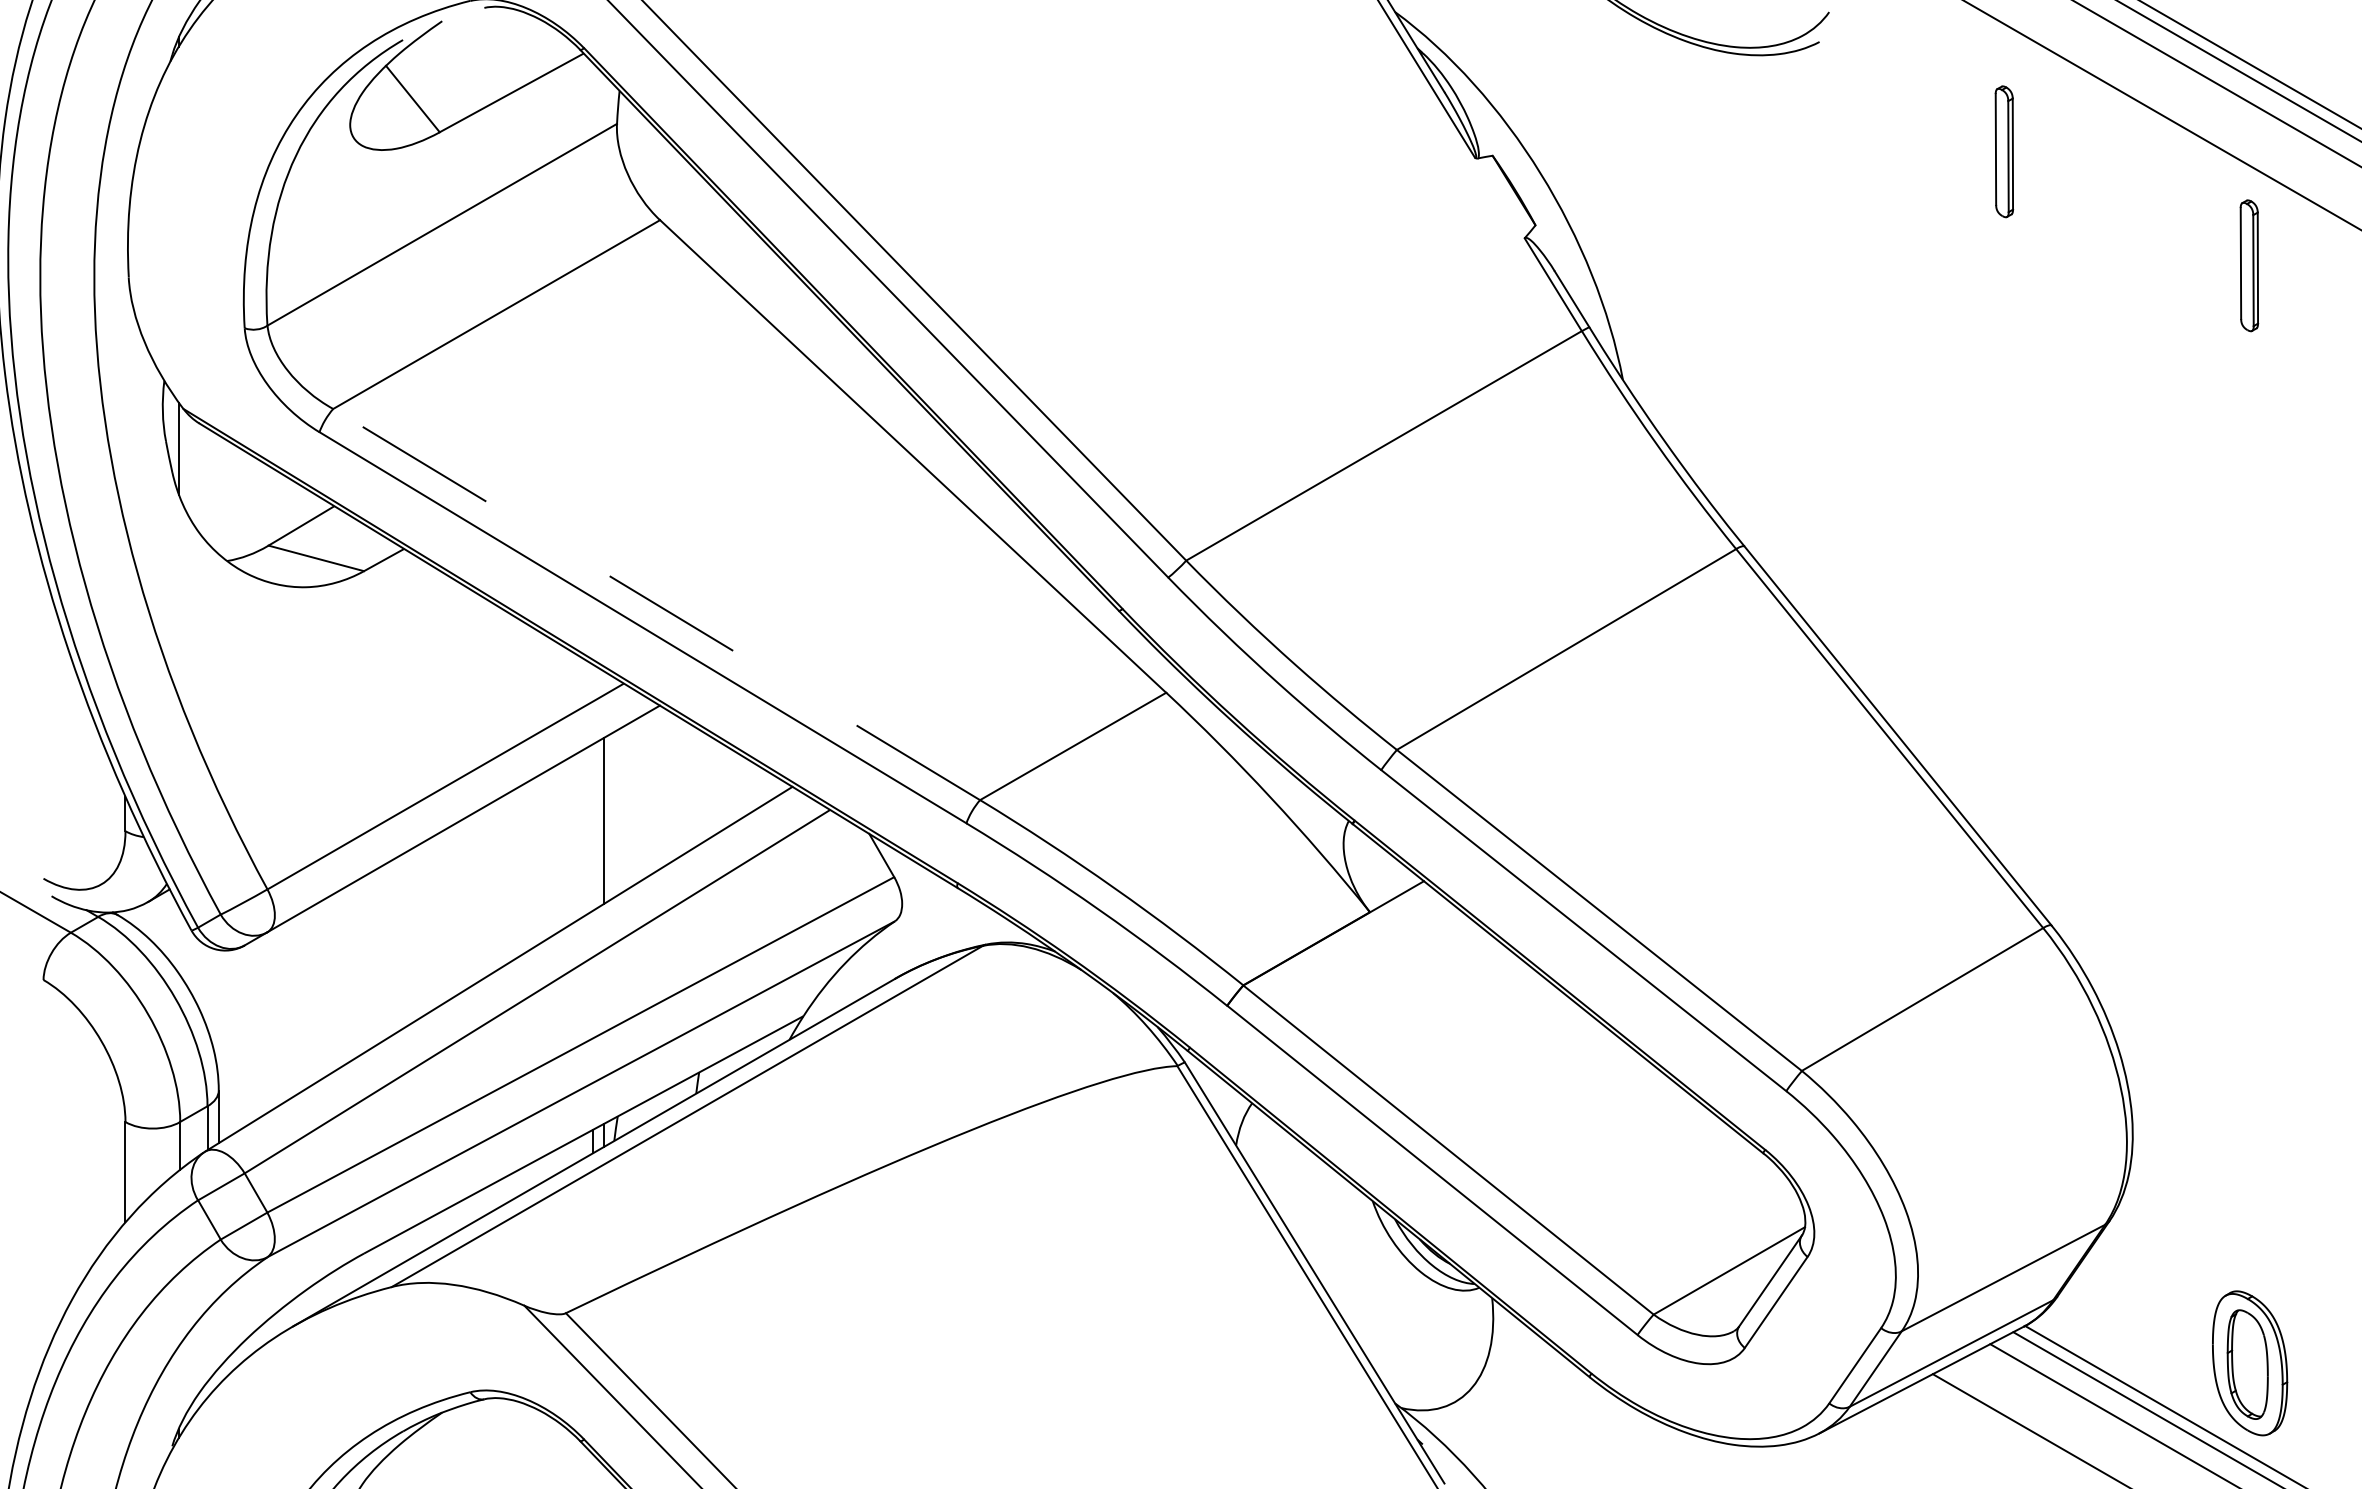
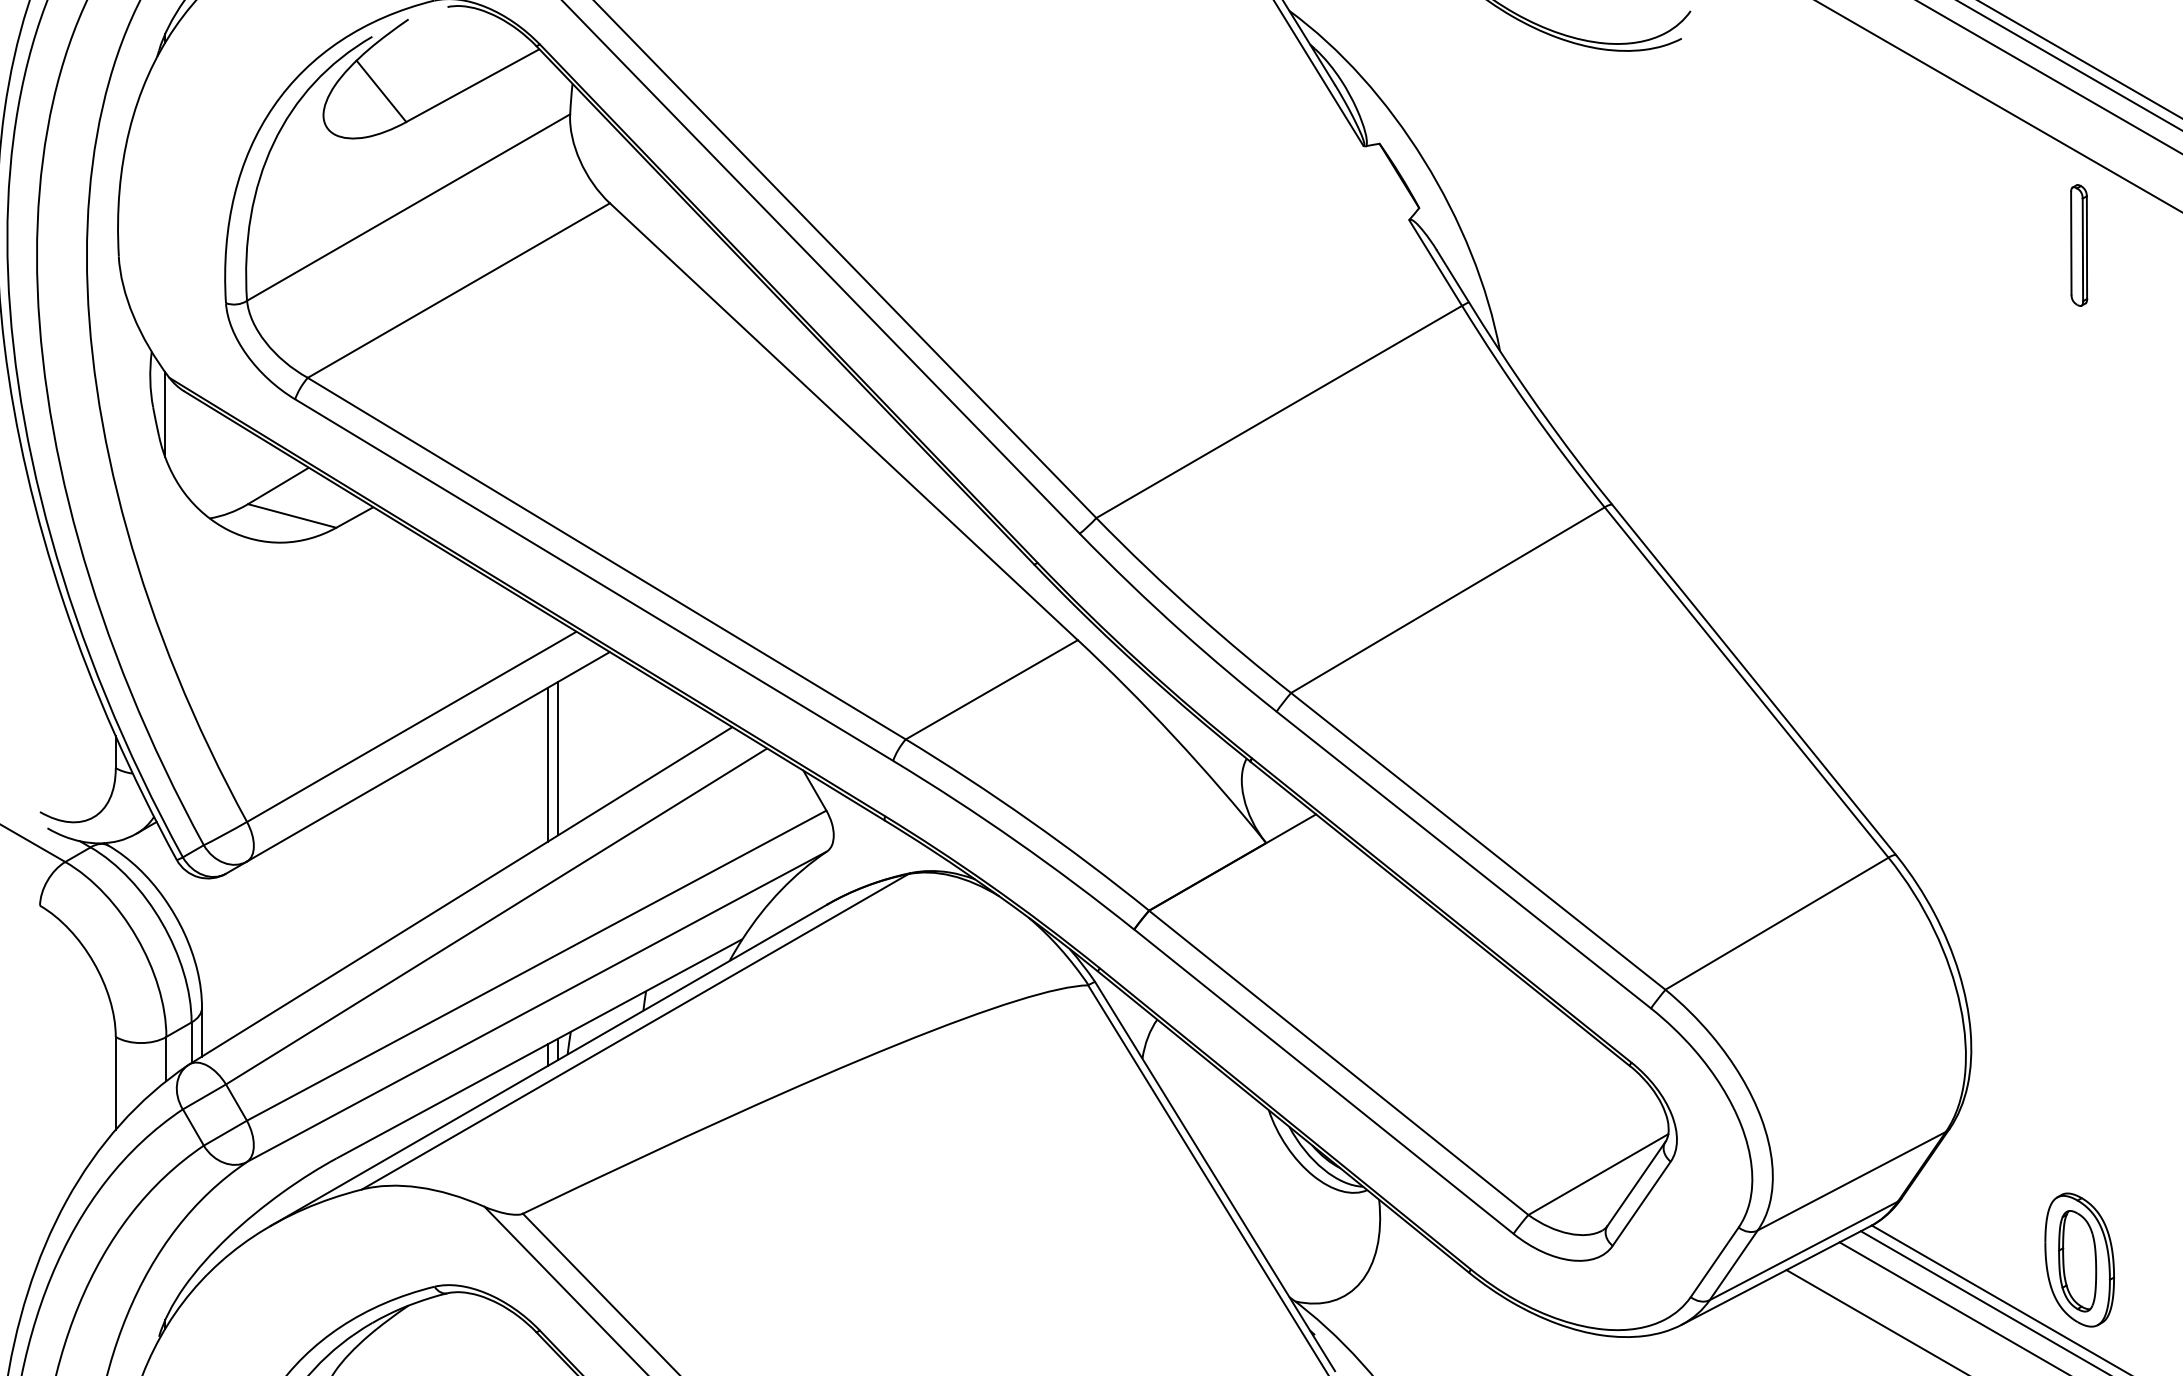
part: (2004, 151) -> (1852, 139), removed
line: (656, 604) -> (606, 558), dashed -> solid
line: (592, 827) -> (547, 764), added

